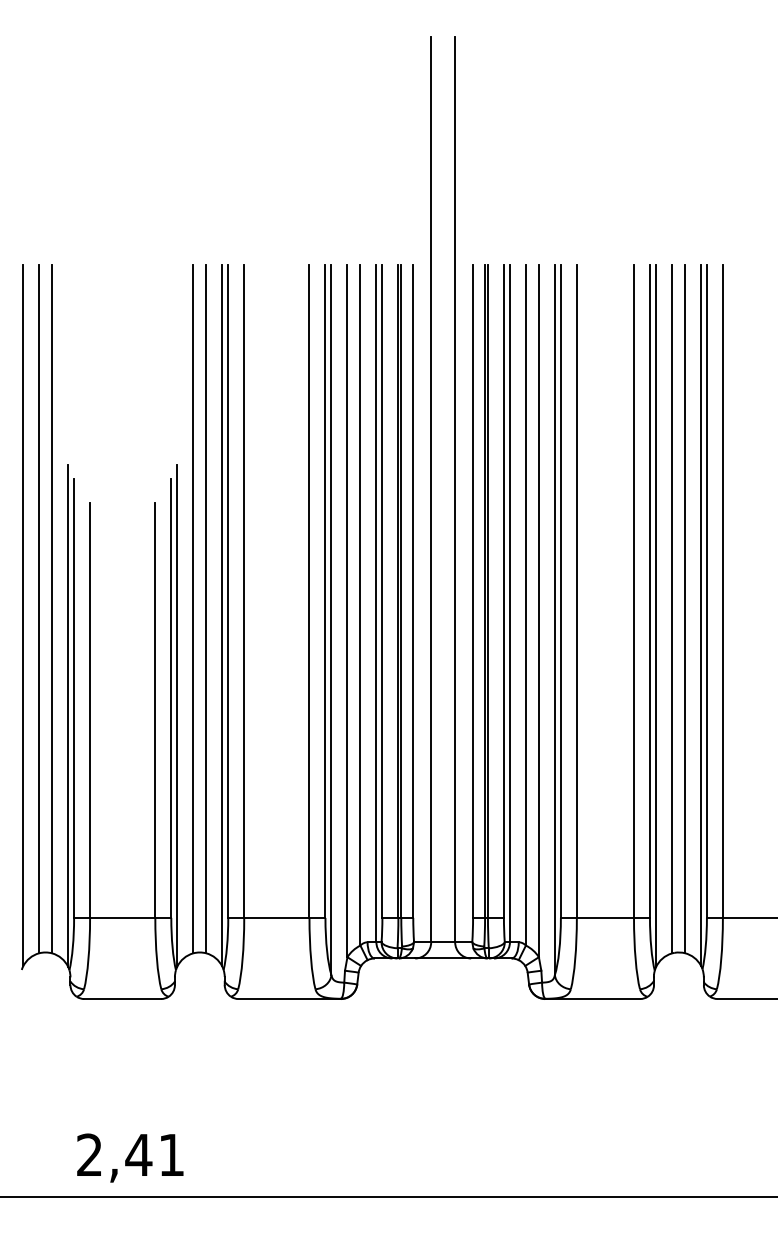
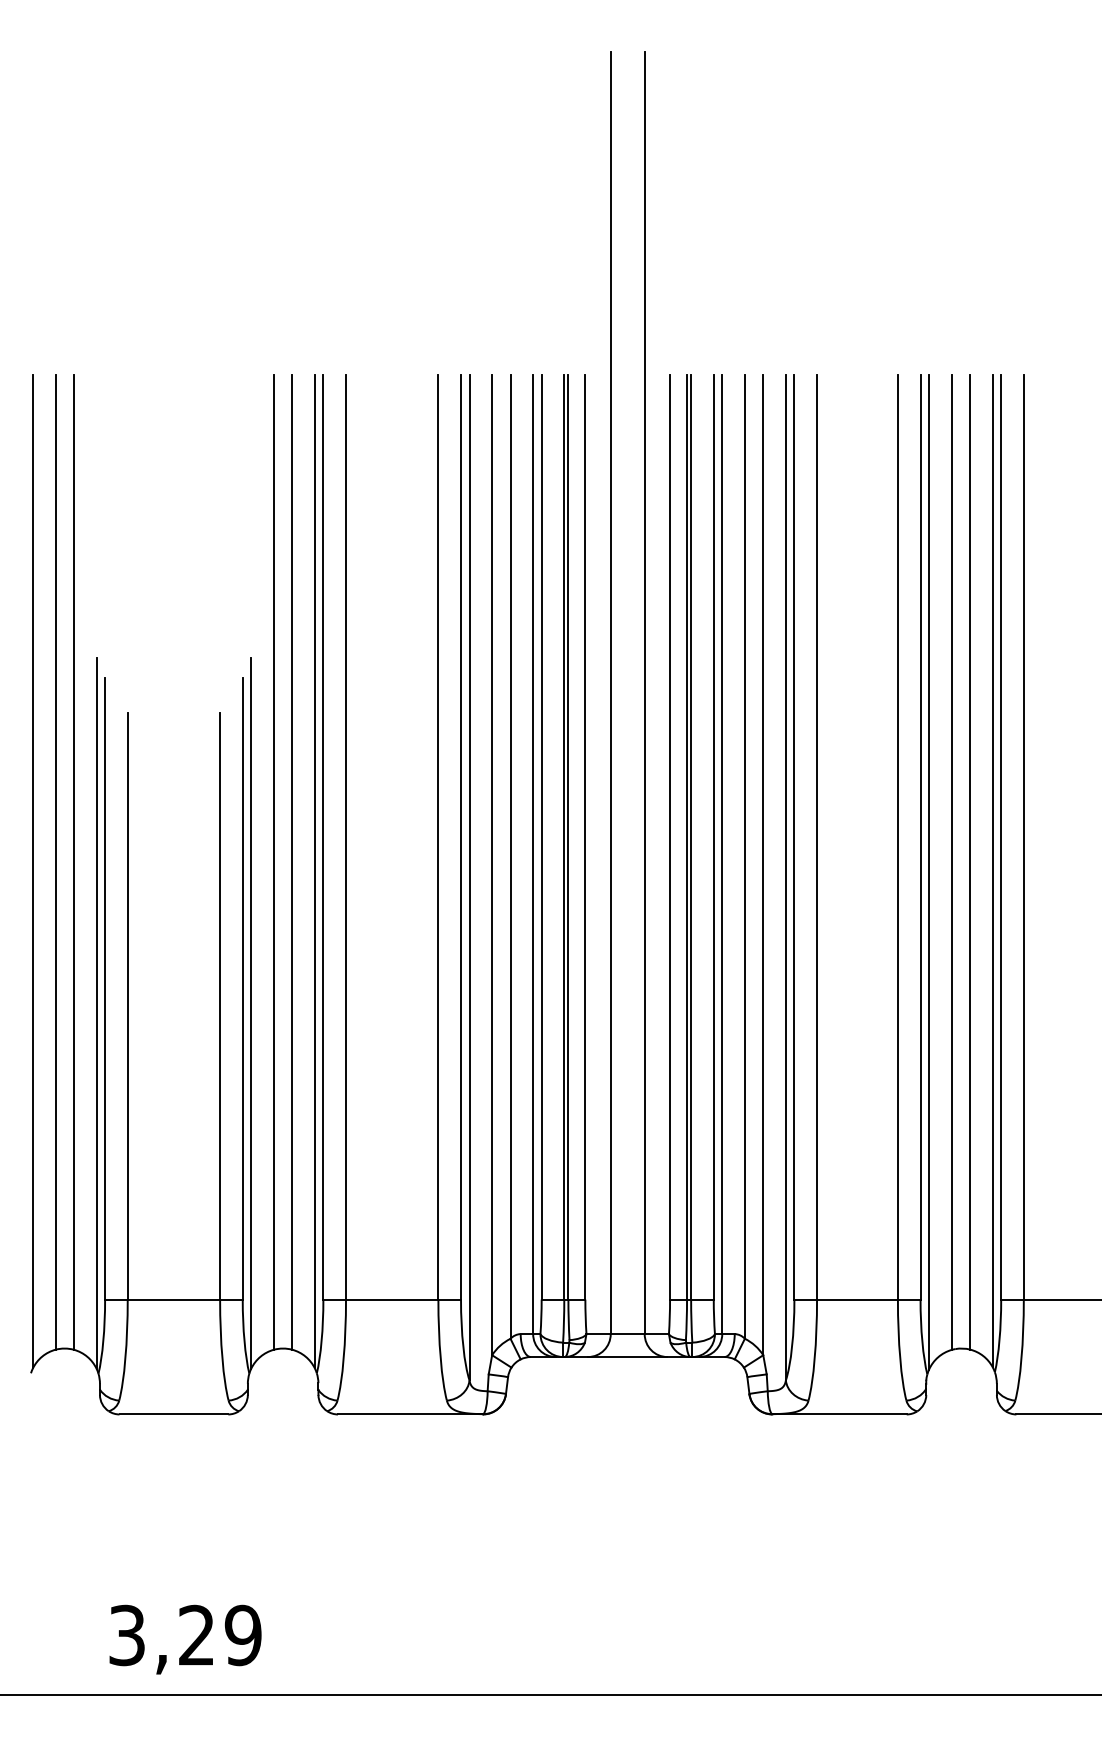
text: (130, 1155) -> (185, 1635), 2,41 -> 3,29

